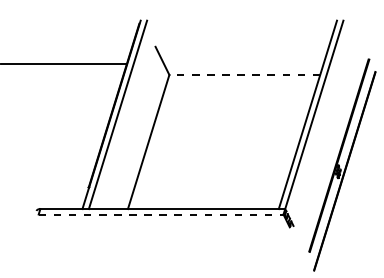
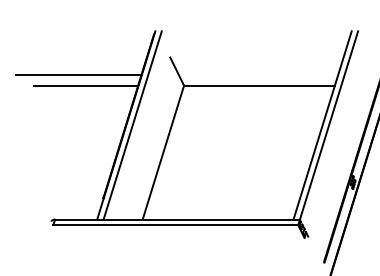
line: (71, 75) -> (86, 86), added
line: (244, 75) -> (259, 86), dashed -> solid
line: (161, 214) -> (176, 225), dashed -> solid

